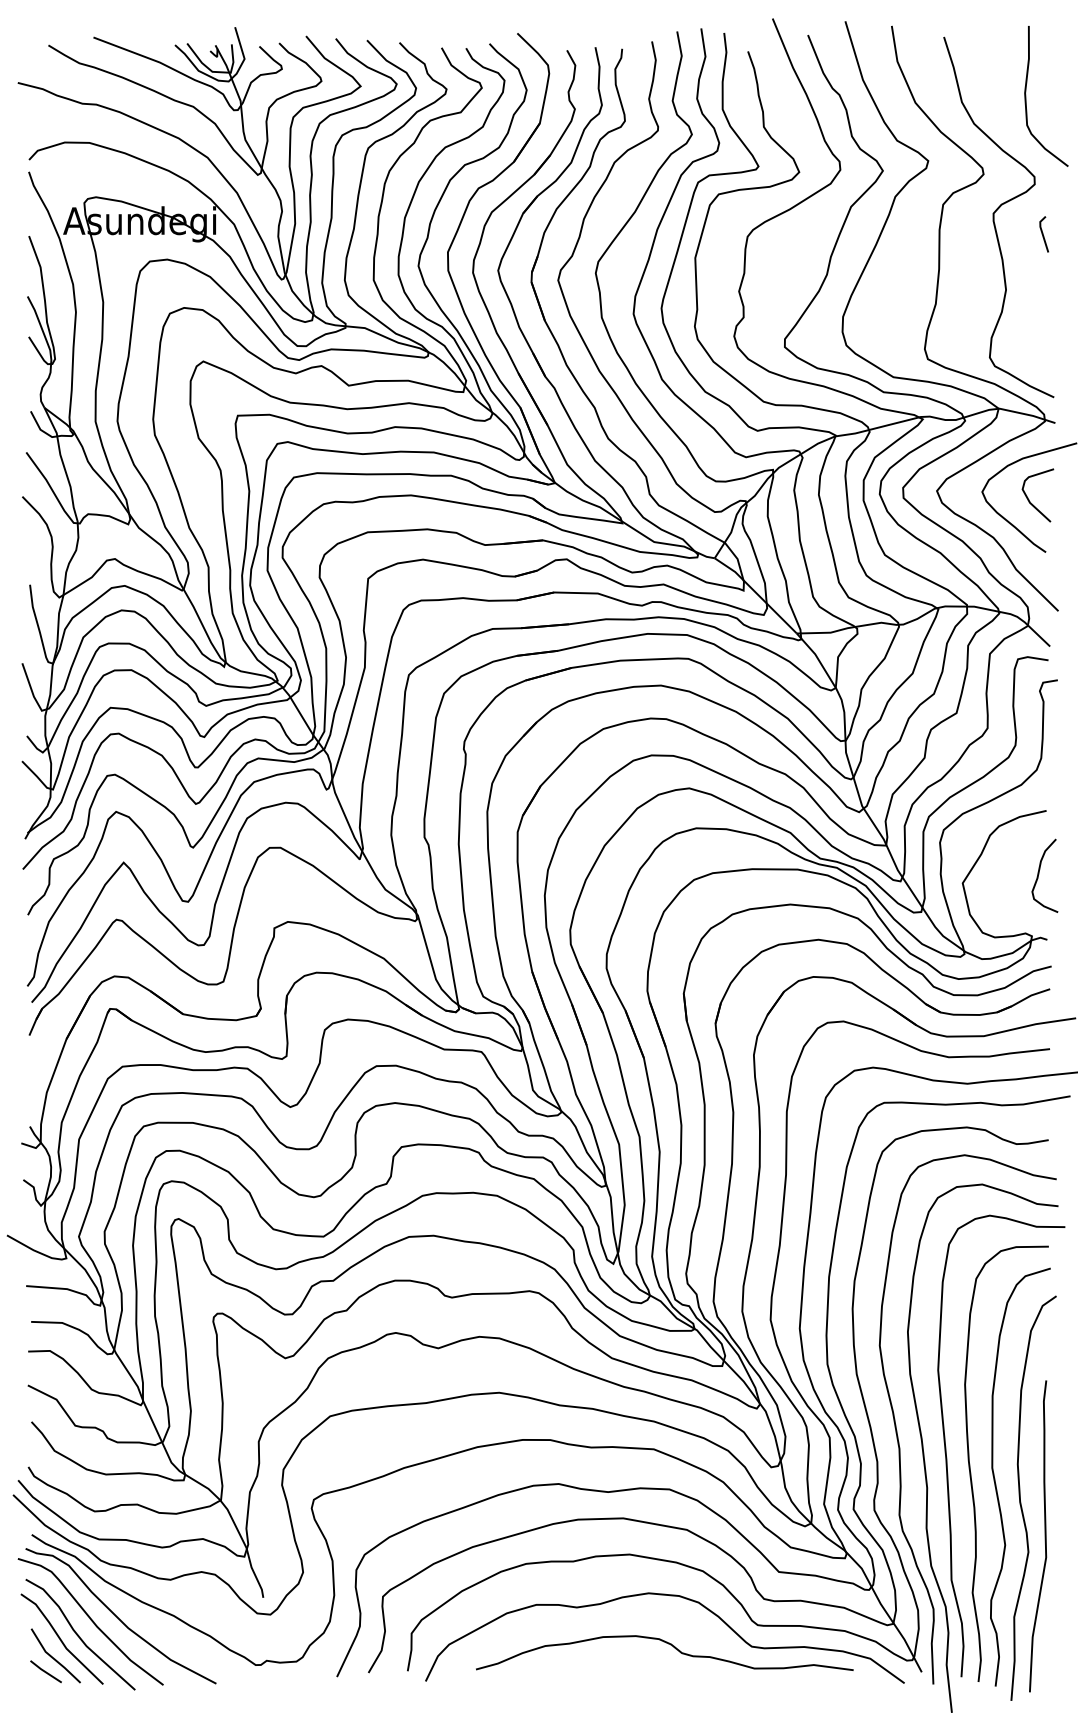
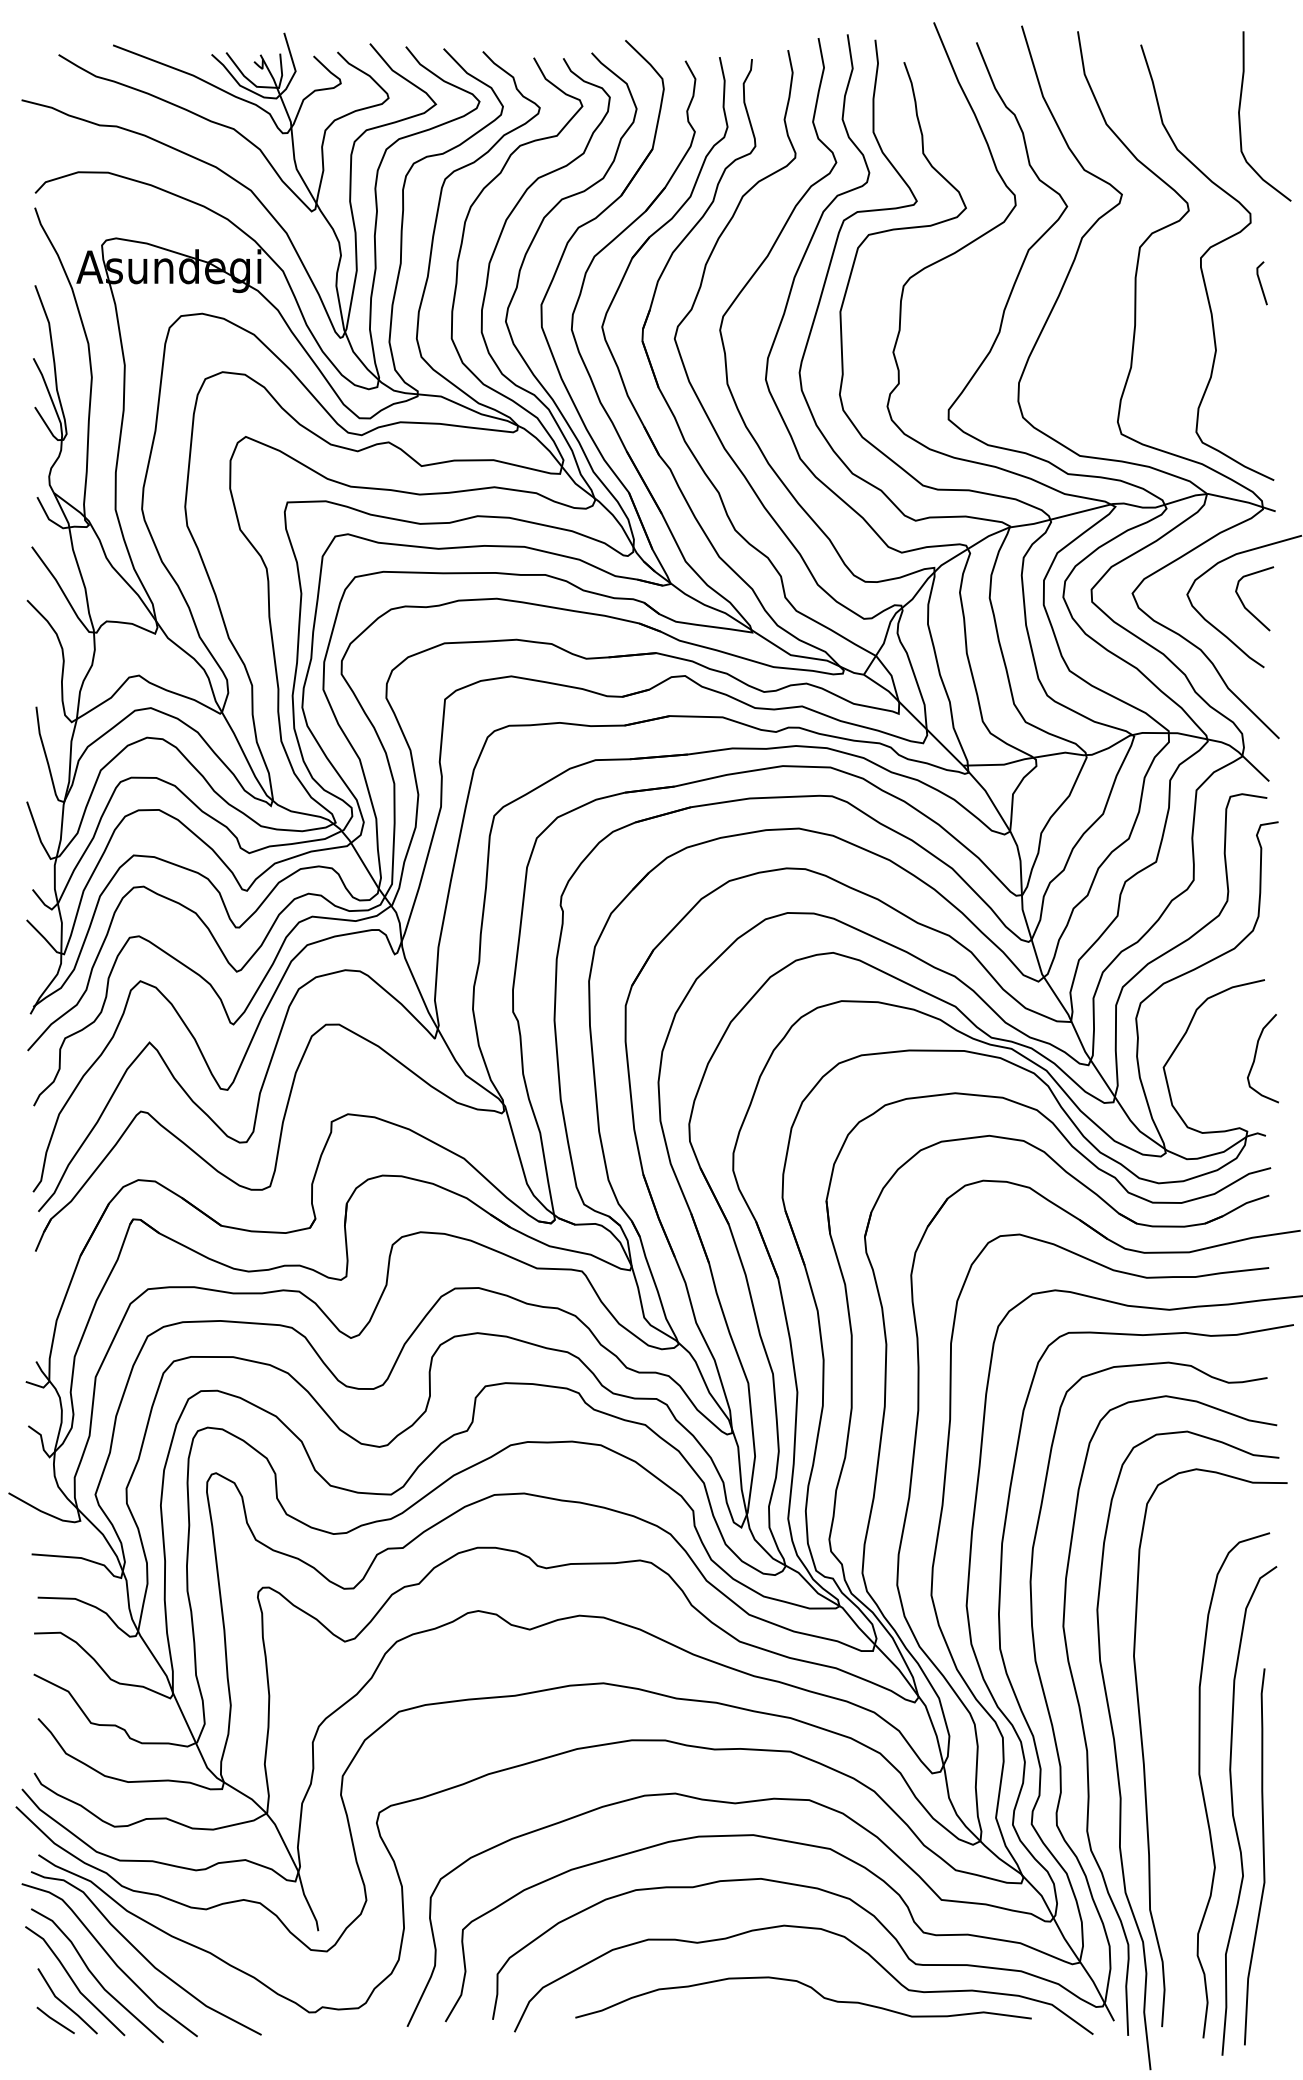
part: (970, 1464) -> (1173, 1769), removed

